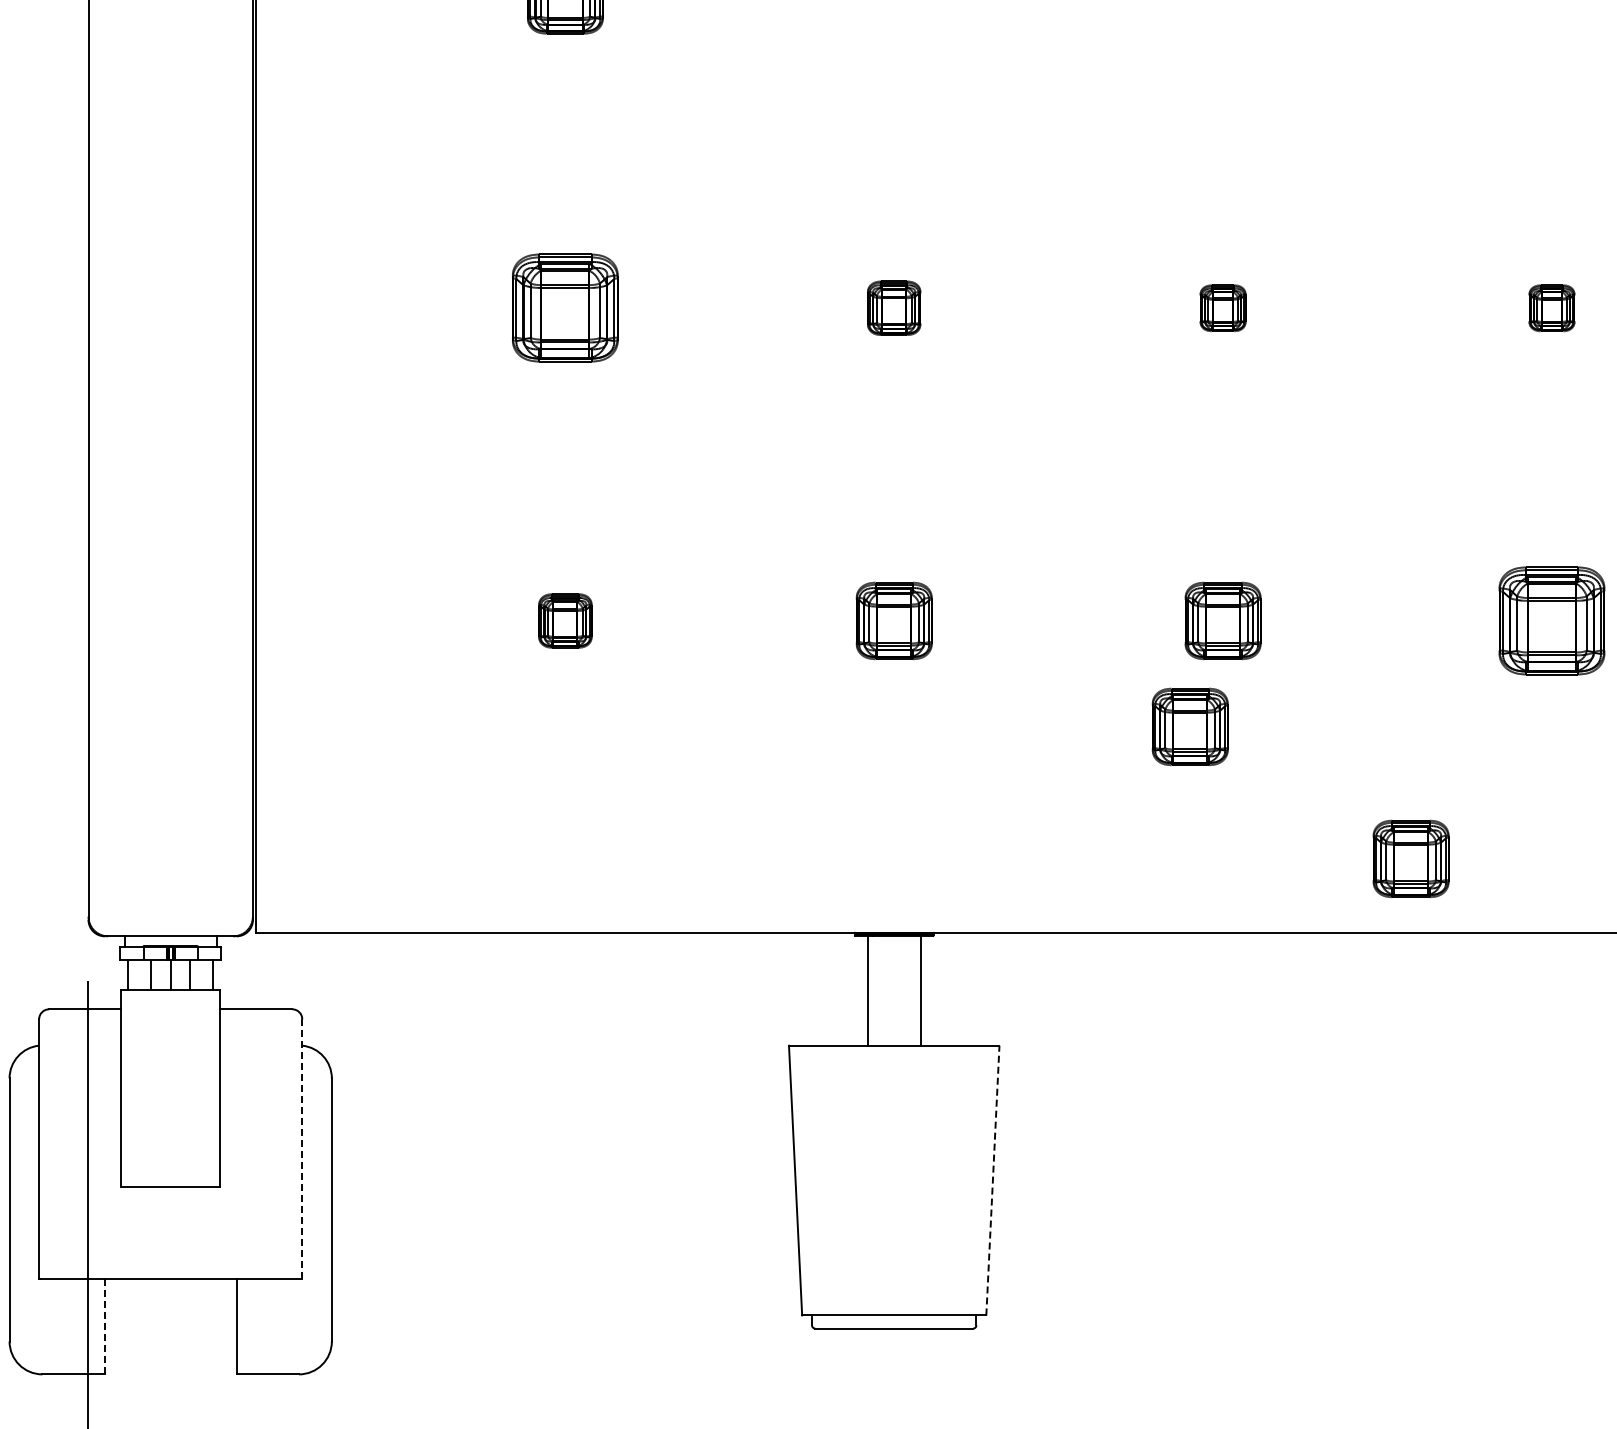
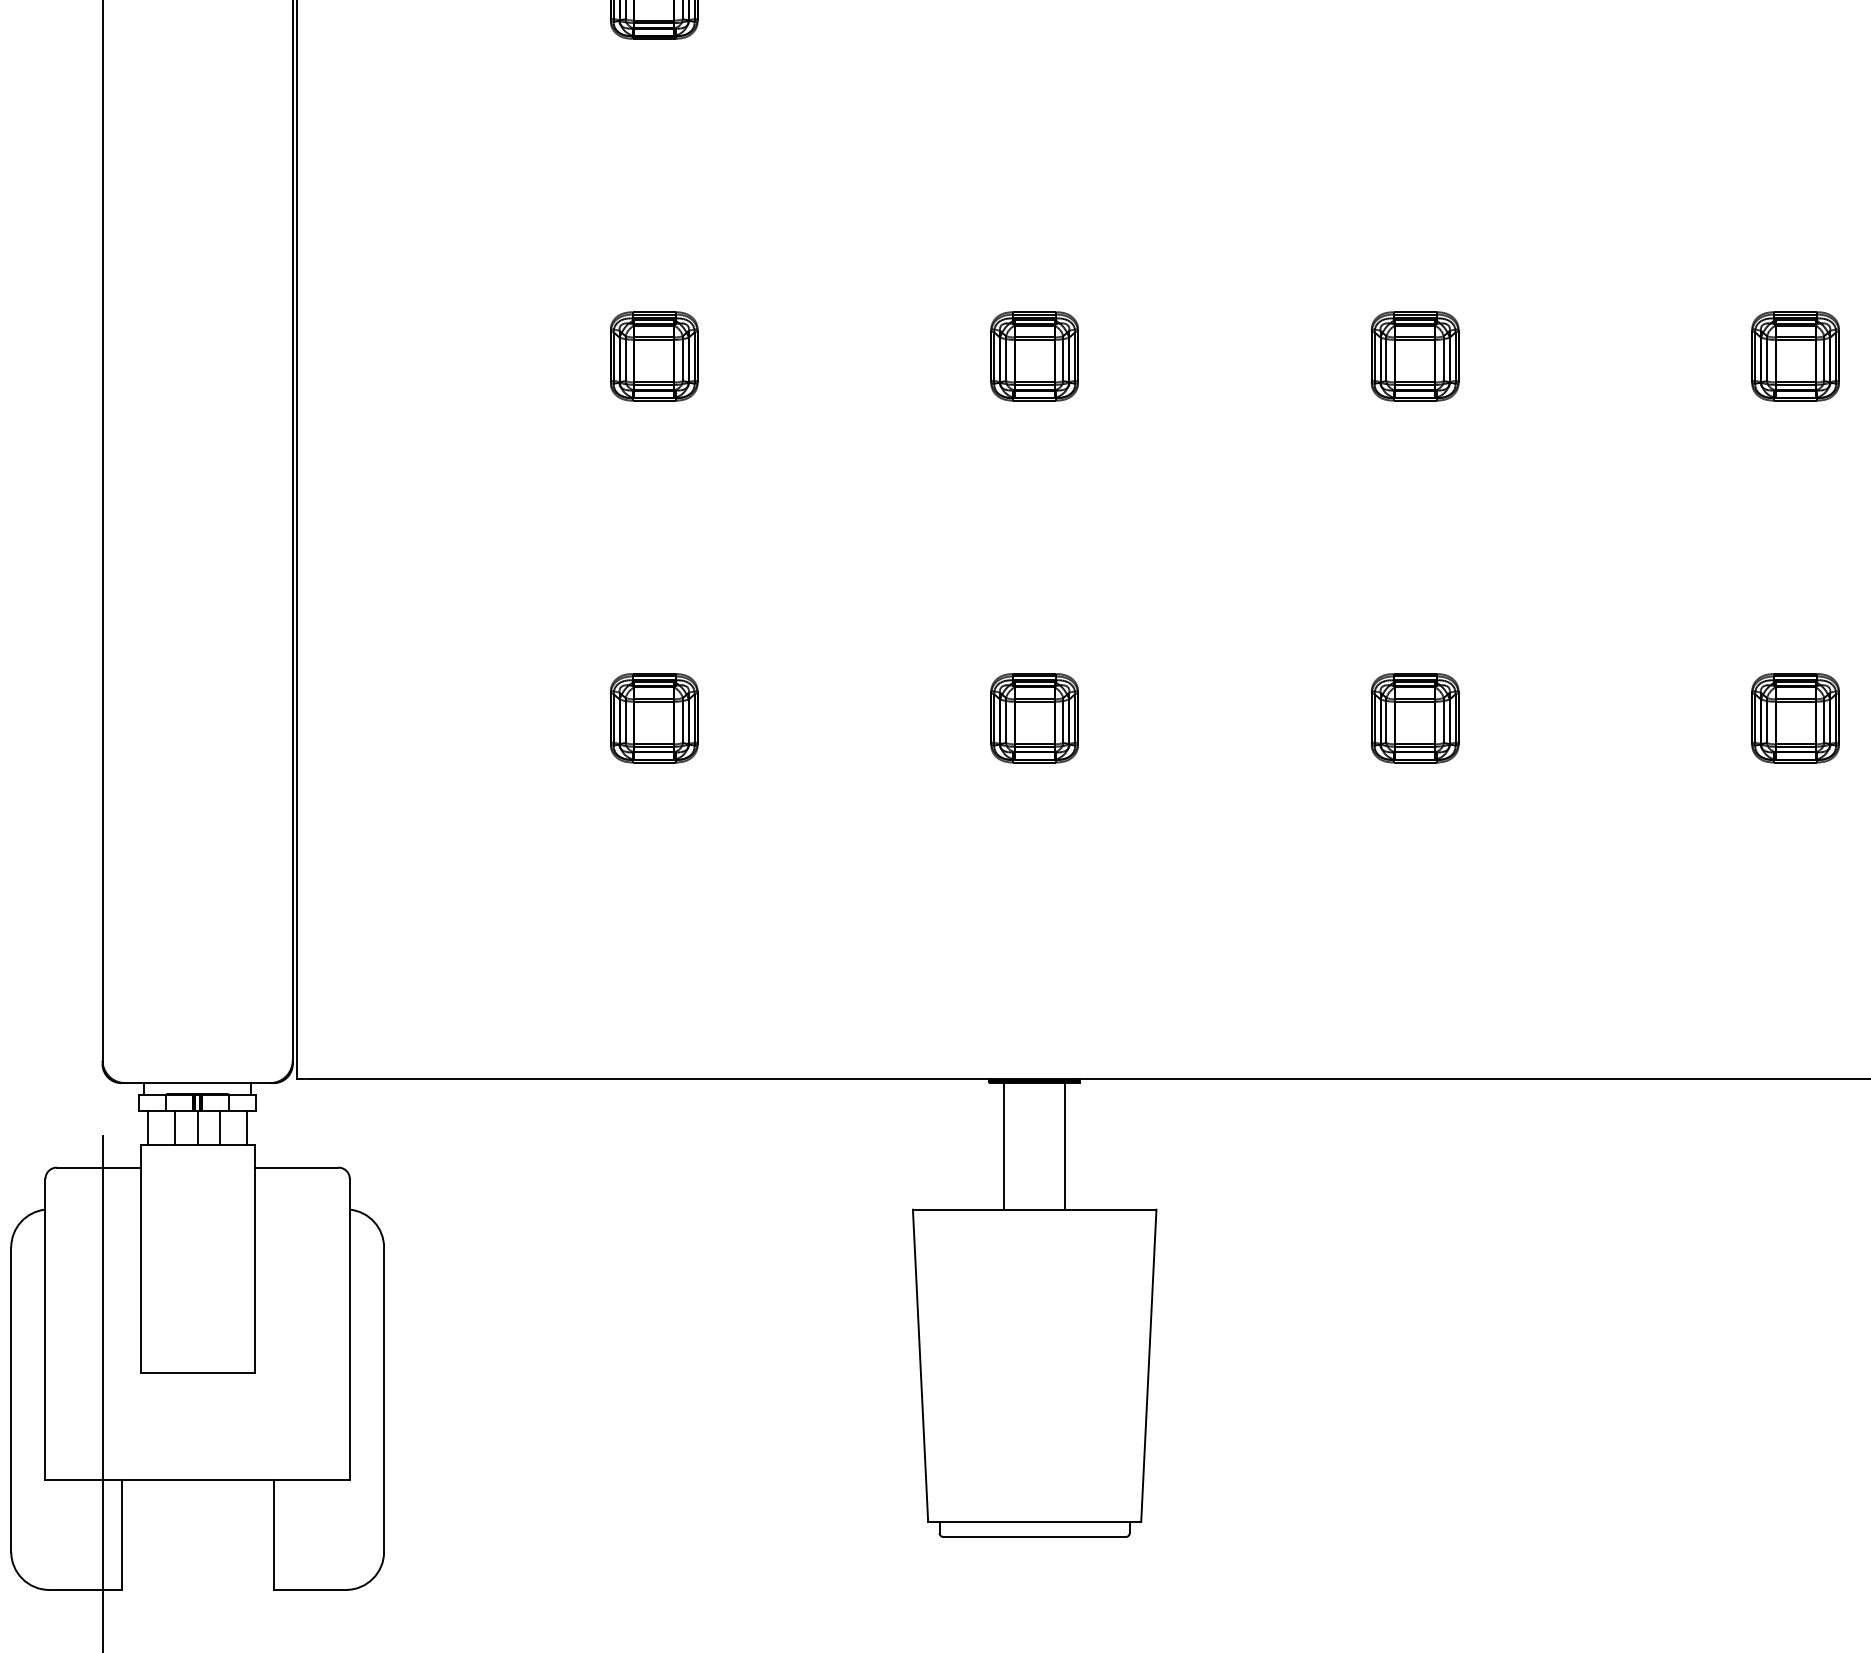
part: (565, 308) -> (654, 356), size x0.71
part: (893, 308) -> (1033, 356), size x1.43
part: (1222, 308) -> (1414, 356), size x1.67
part: (1551, 308) -> (1795, 356), size x1.67
part: (565, 620) -> (654, 717), size x1.43
part: (1551, 620) -> (1795, 717), size x0.71
part: (1189, 726) -> (1376, 840), removed
part: (1410, 858) -> (1631, 993), removed
line: (302, 1149) -> (350, 1329), dashed -> solid
line: (992, 1180) -> (1148, 1365), dashed -> solid
line: (104, 1326) -> (121, 1534), dashed -> solid

